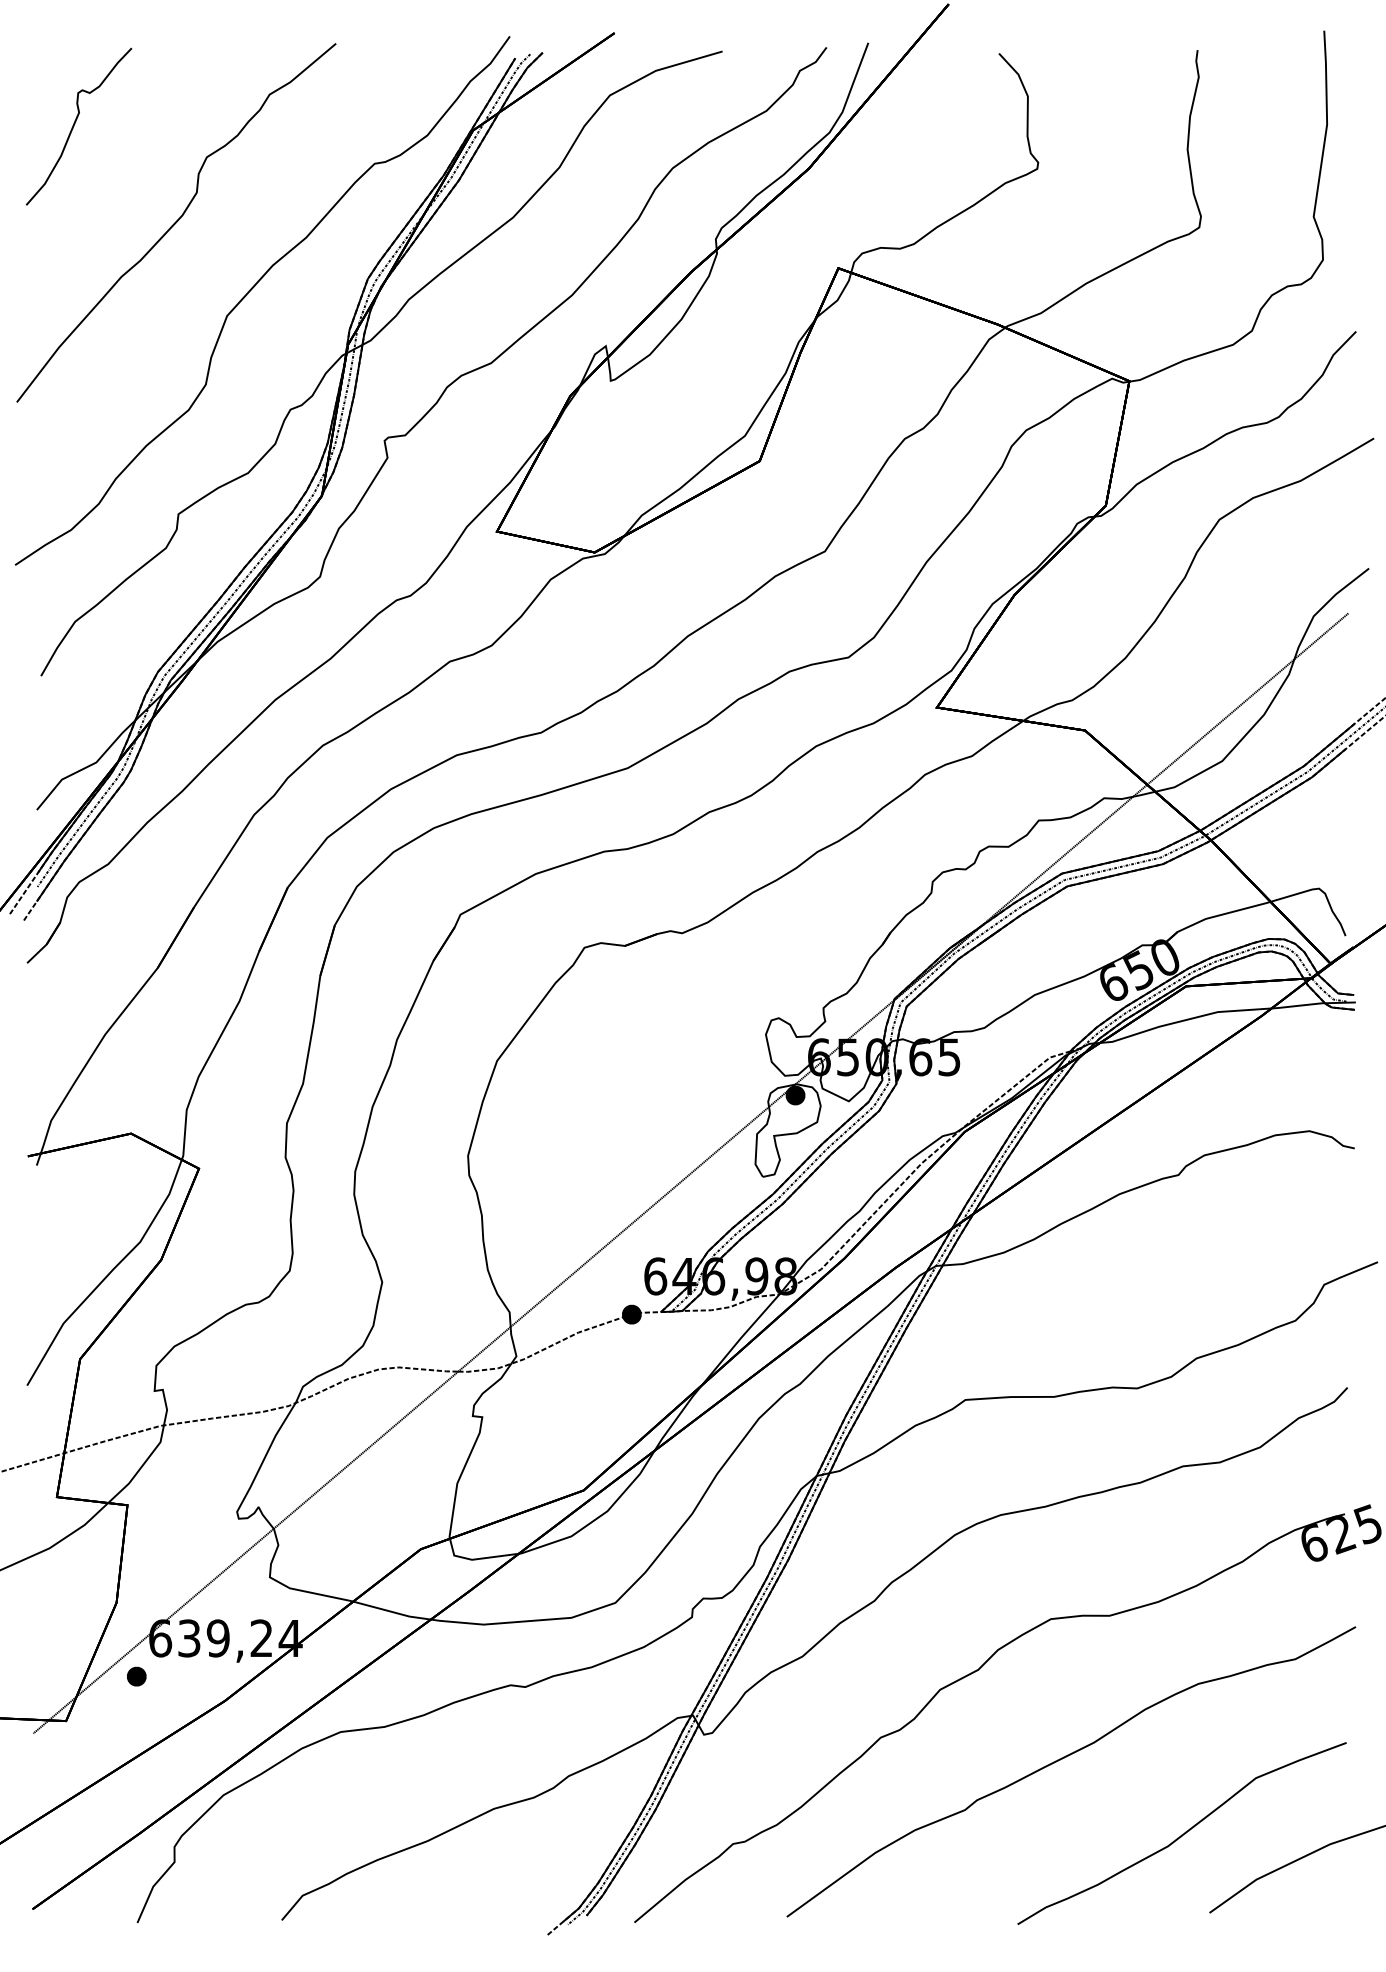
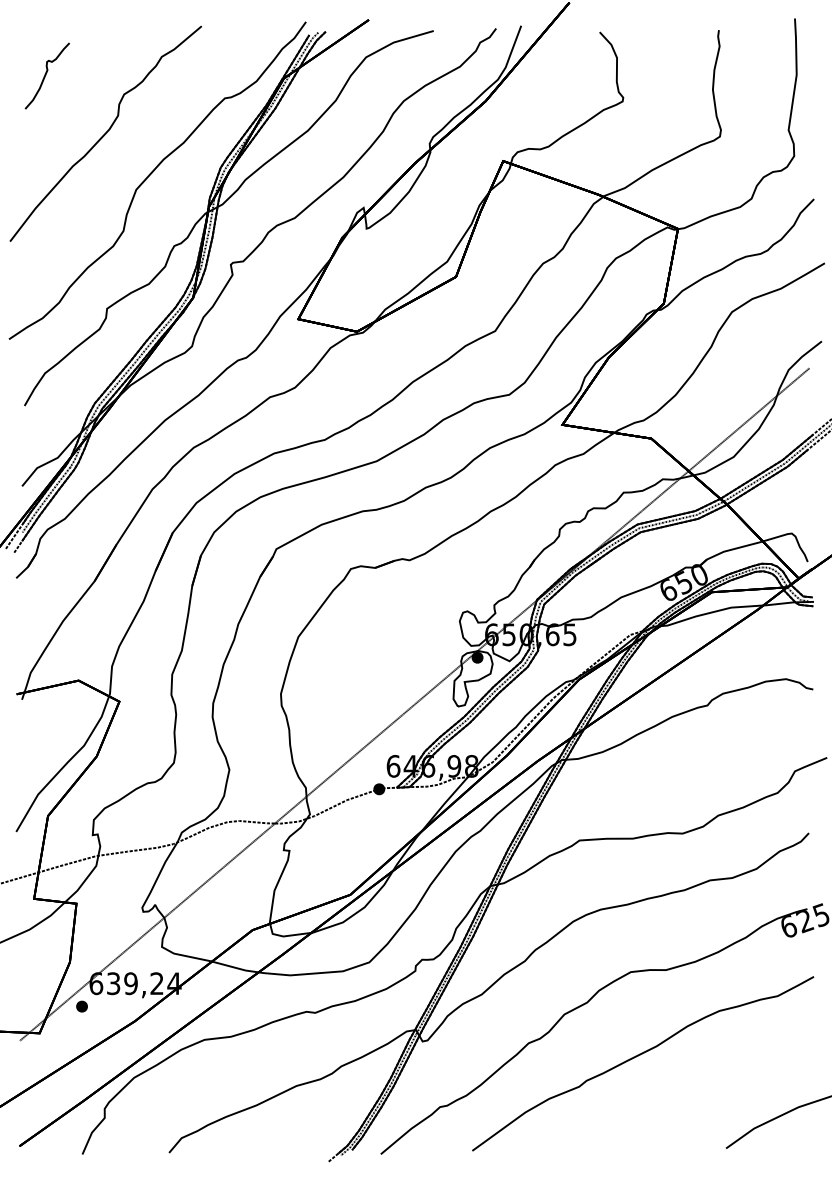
part: (79, 125) -> (47, 75), size x0.7
part: (1181, 1833) -> (709, 1100), removed

